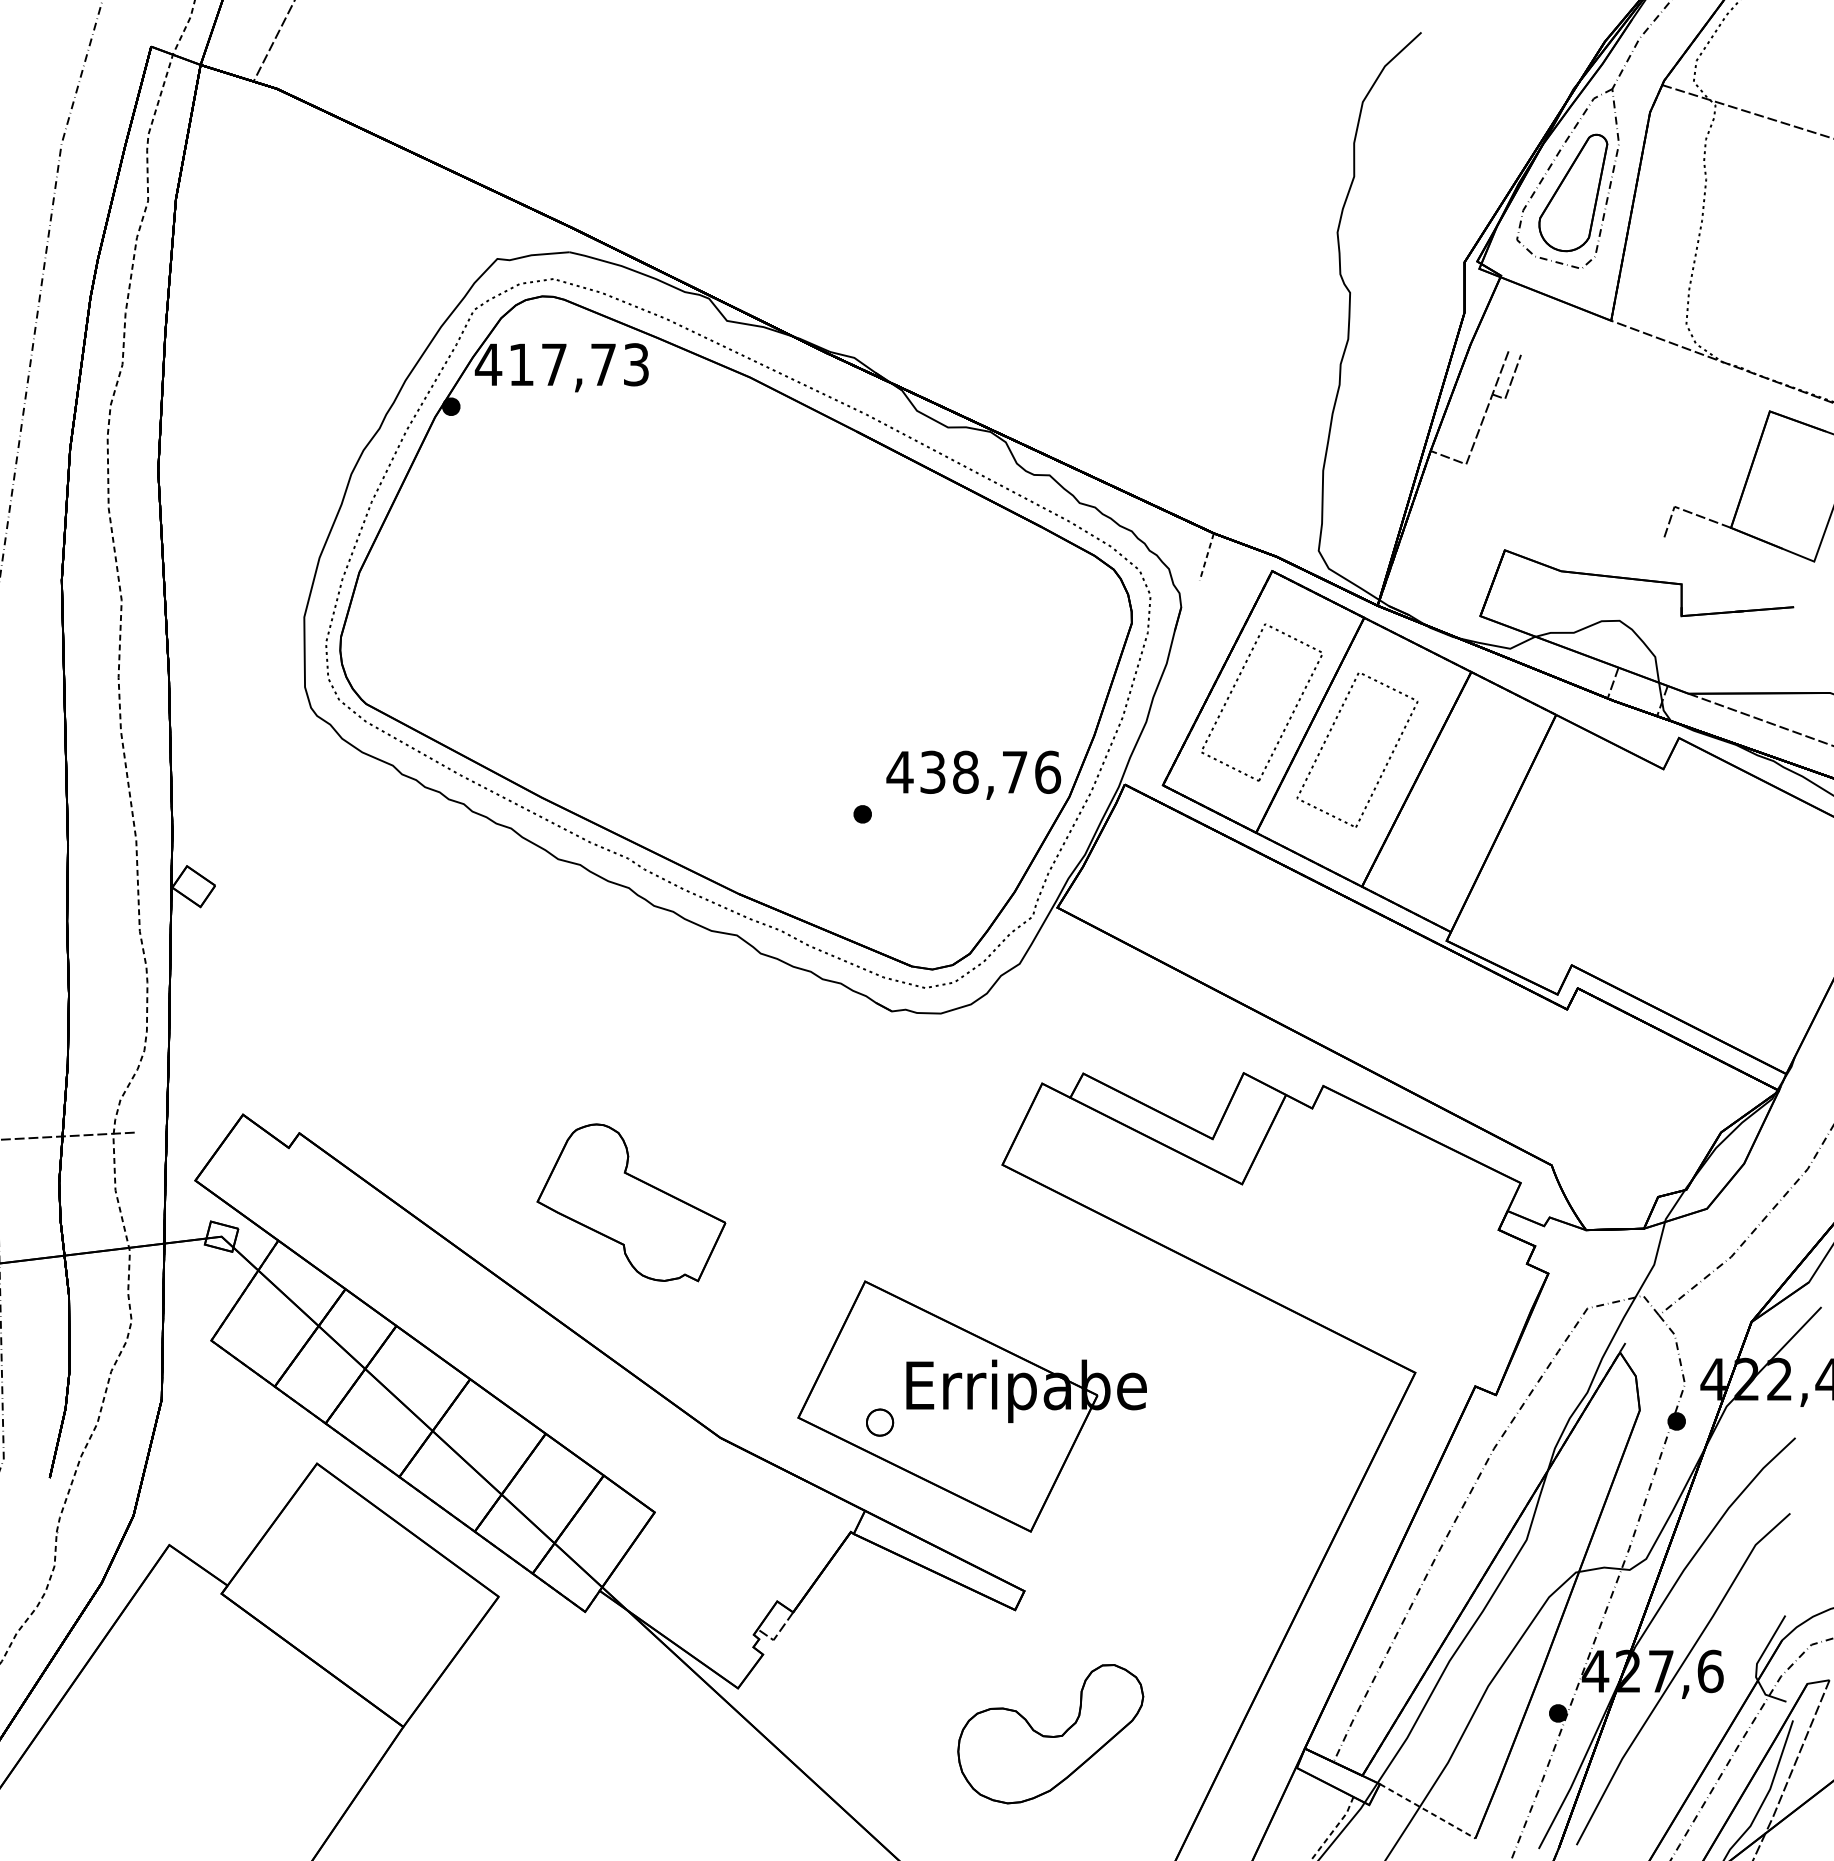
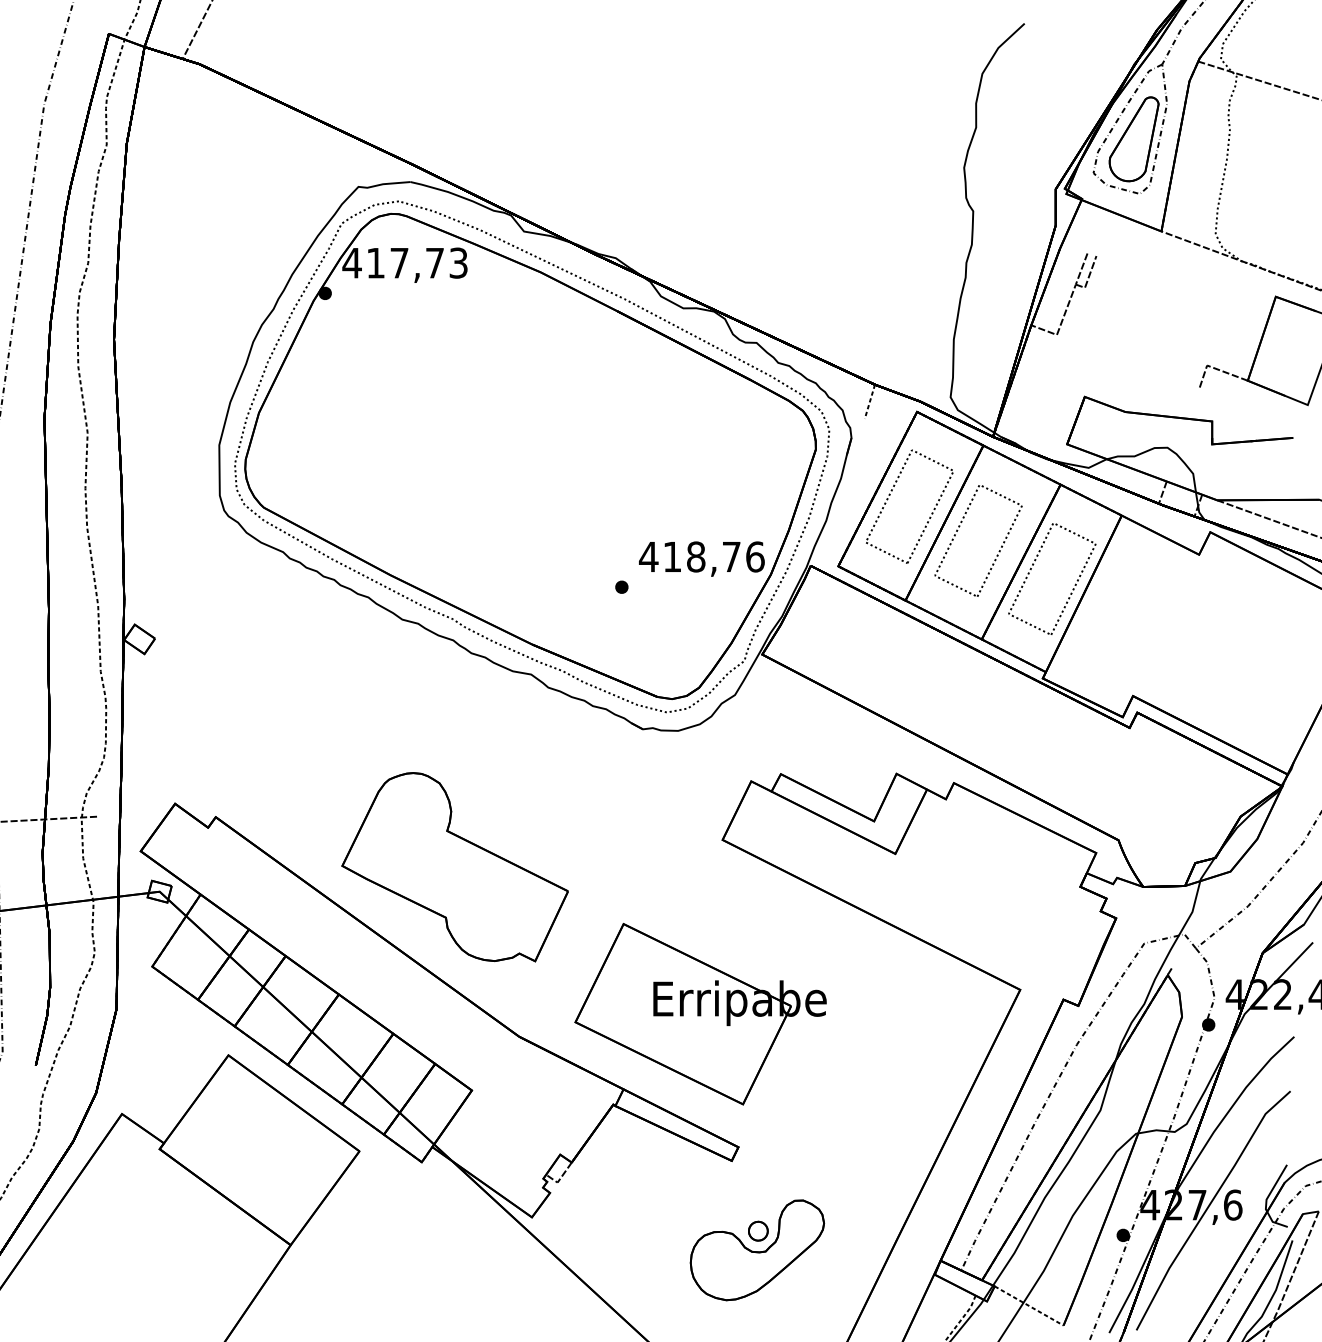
text: (932, 771) -> (672, 556), 438,76 -> 418,76
part: (1431, 788) -> (1031, 568), added
part: (631, 1202) -> (455, 867), size x1.67
part: (880, 1422) -> (758, 1231), moved

